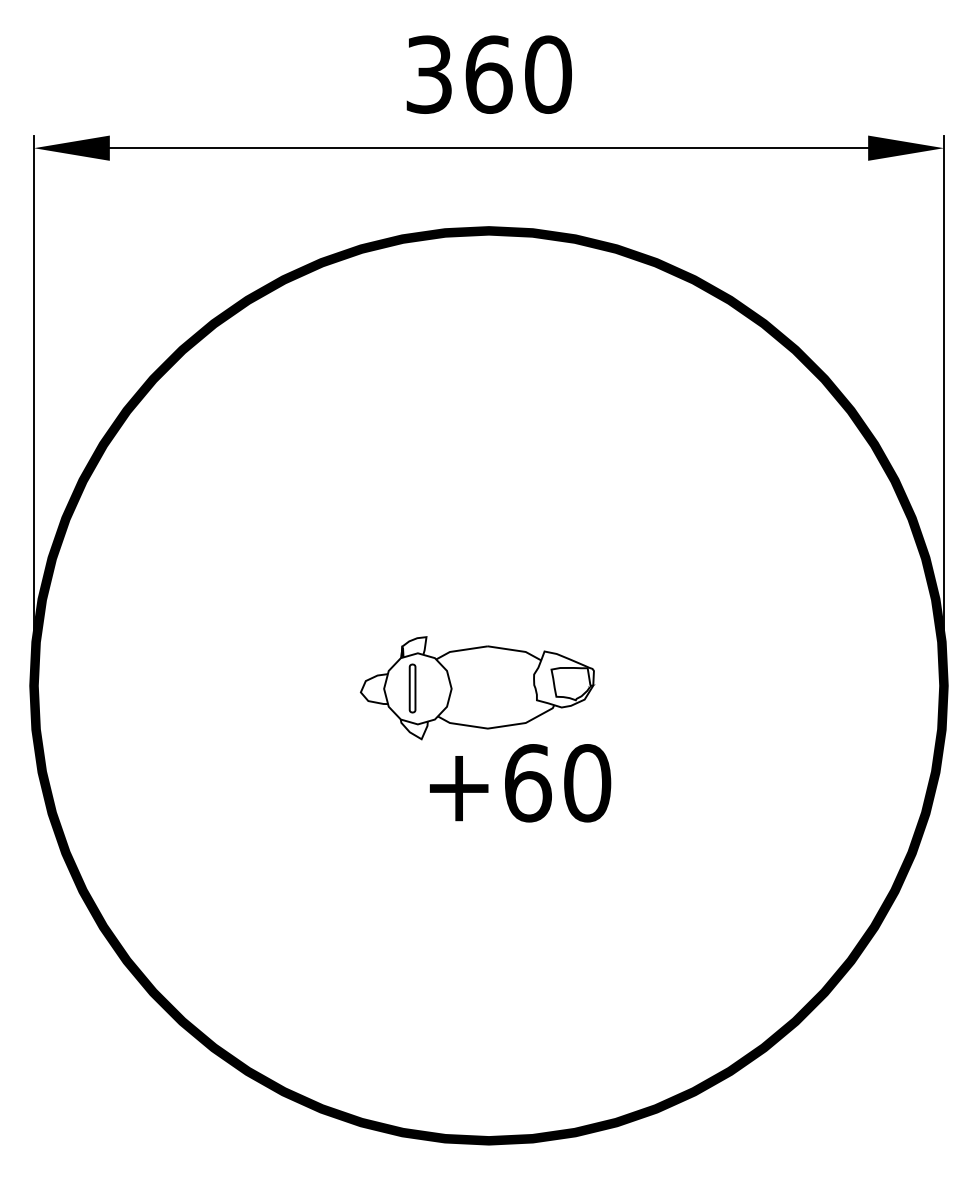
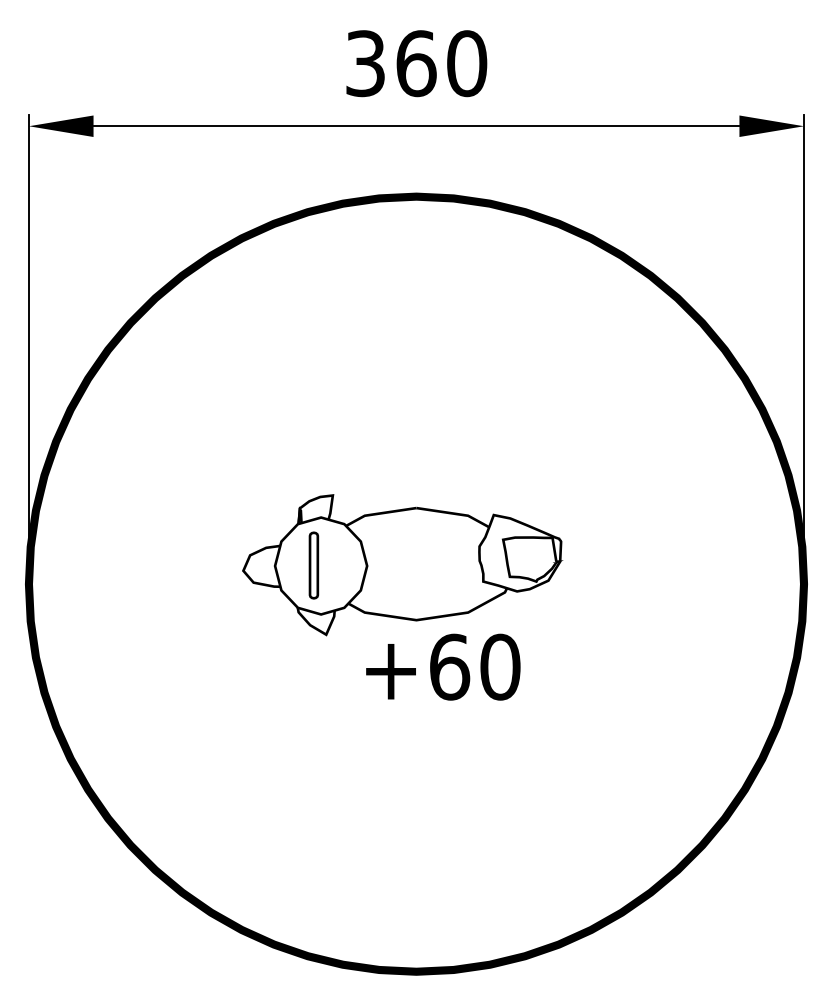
part: (485, 729) -> (413, 621), size x1.6

